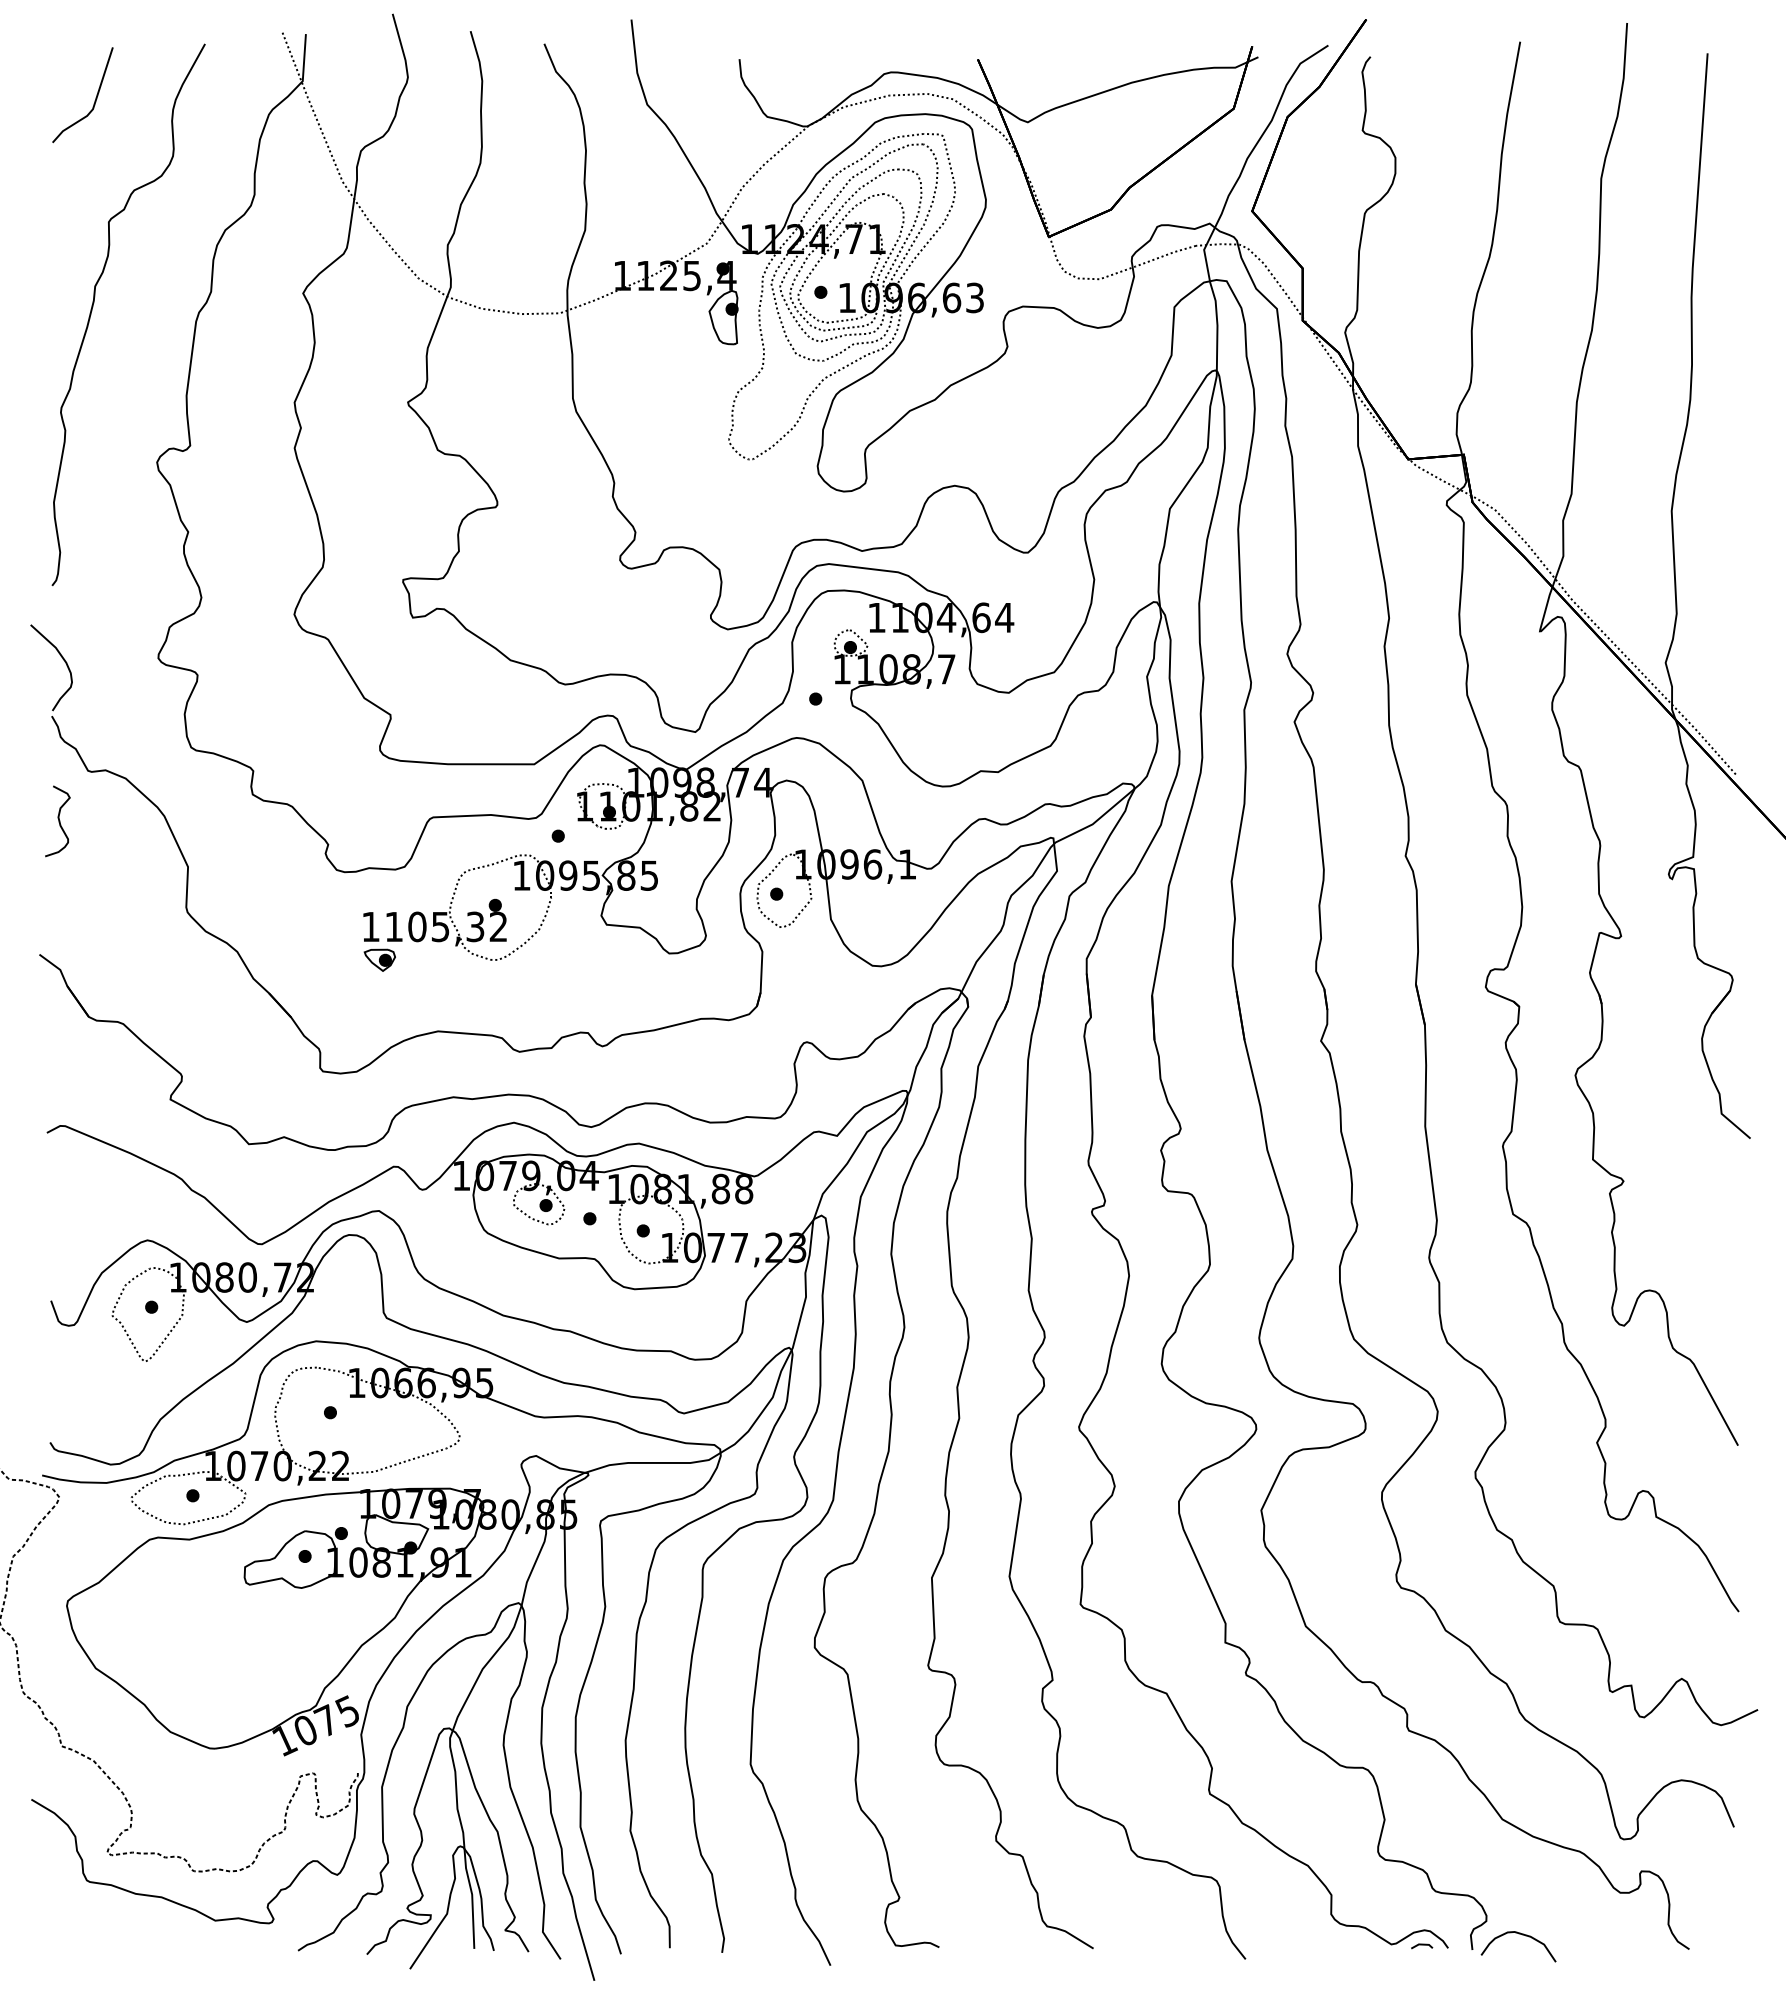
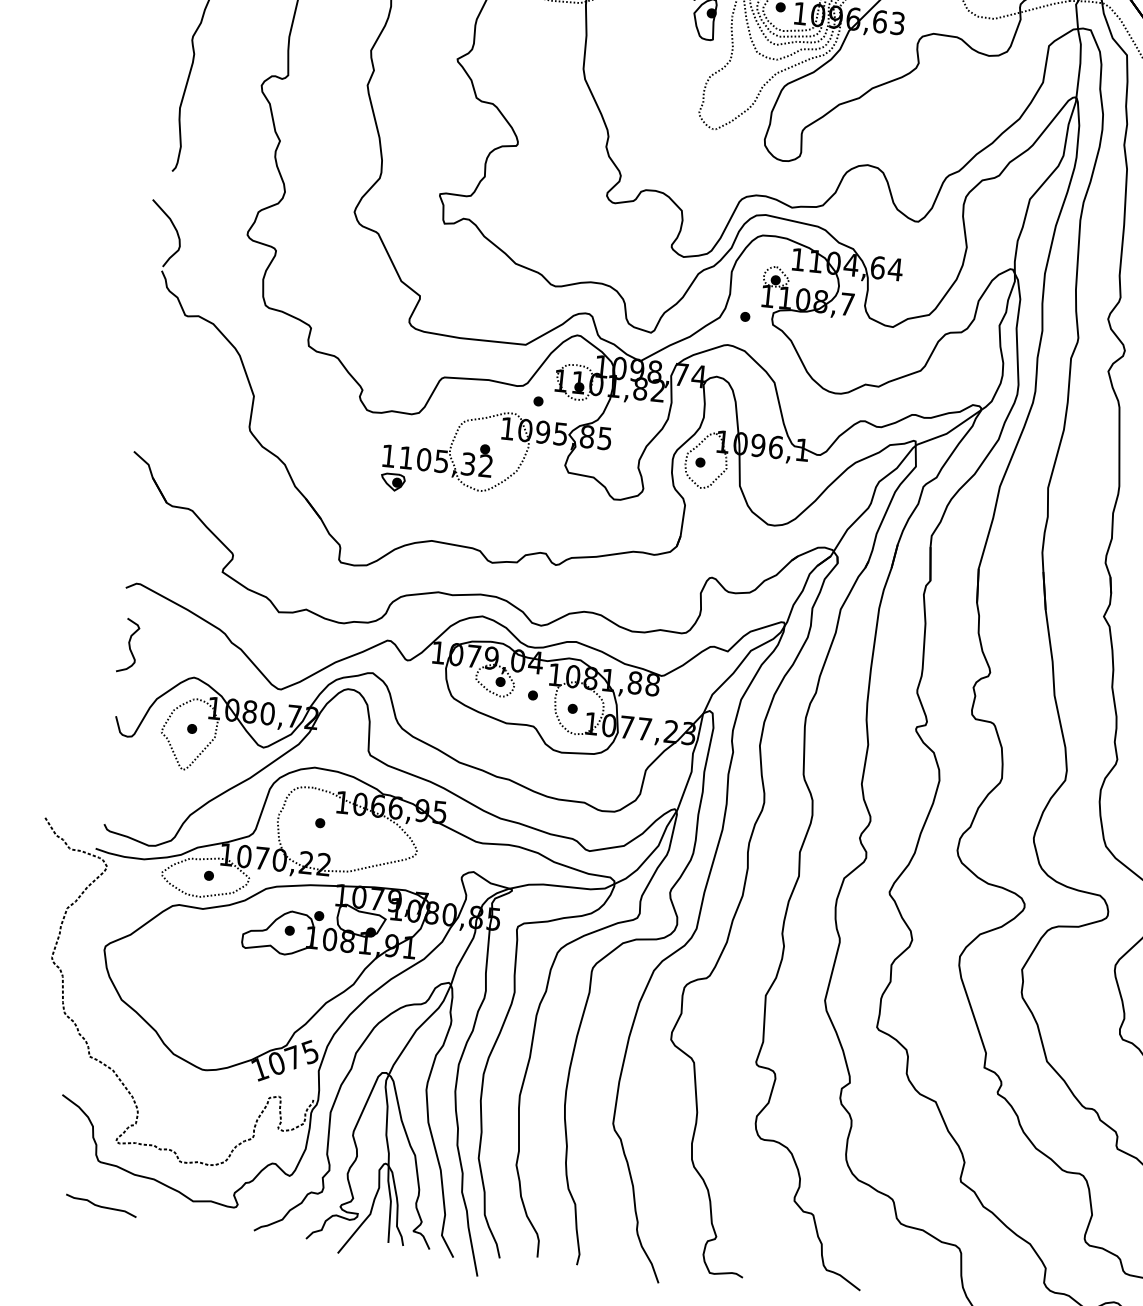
curve: (58, 821) -> (128, 645), moved
curve: (95, 1938) -> (100, 1205), added

